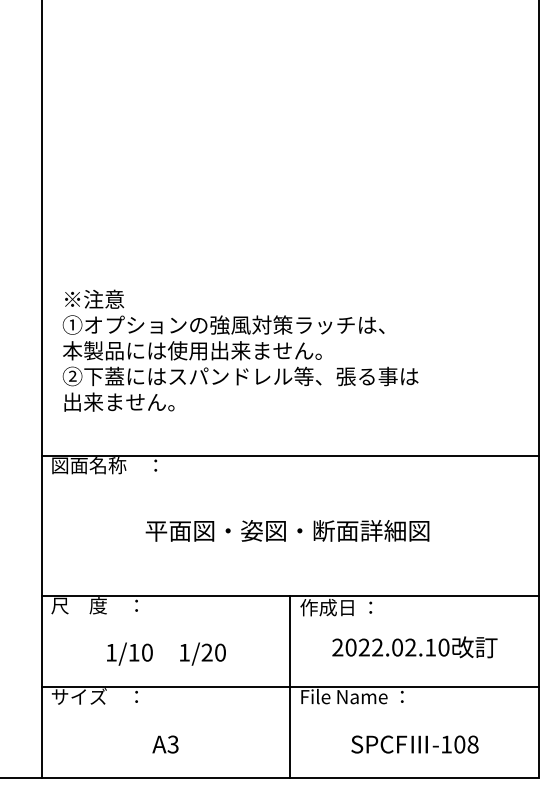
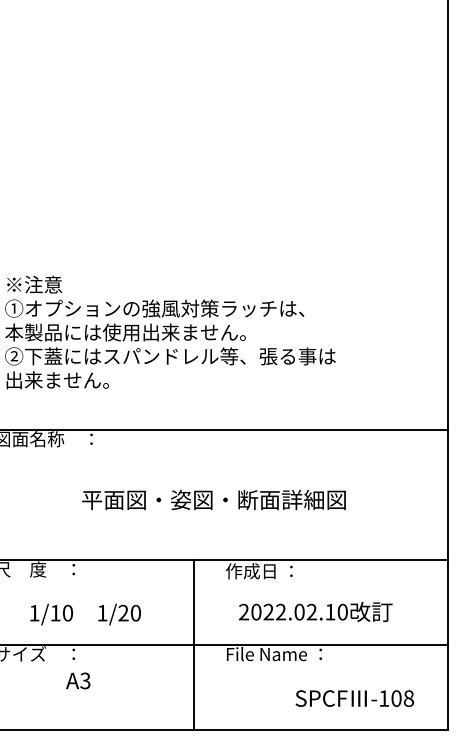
text: (414, 647) -> (315, 612), moved
text: (166, 653) -> (85, 613), moved
line: (290, 686) -> (193, 644), moved
text: (165, 744) -> (78, 680), moved
text: (414, 744) -> (354, 698), moved

